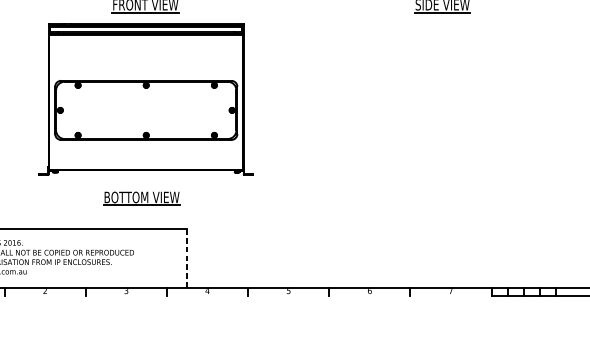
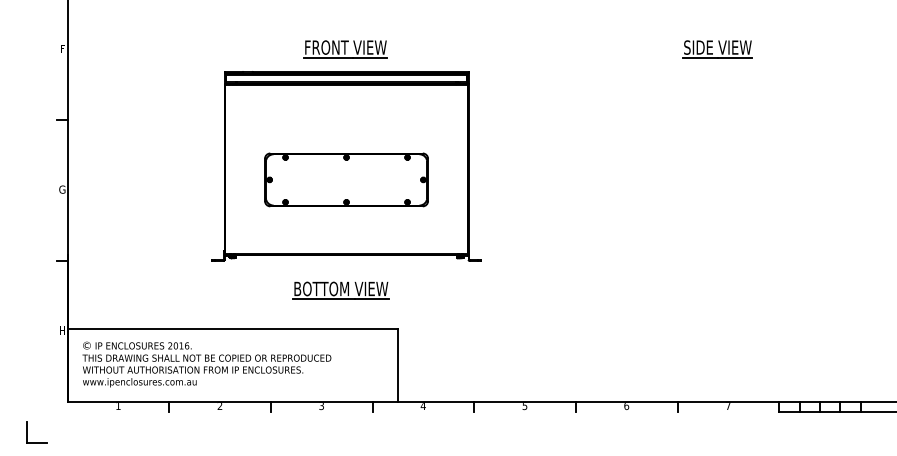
part: (146, 110) -> (346, 179), size x0.71
line: (187, 258) -> (398, 365), dashed -> solid

